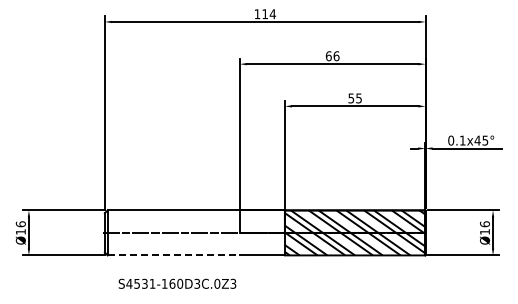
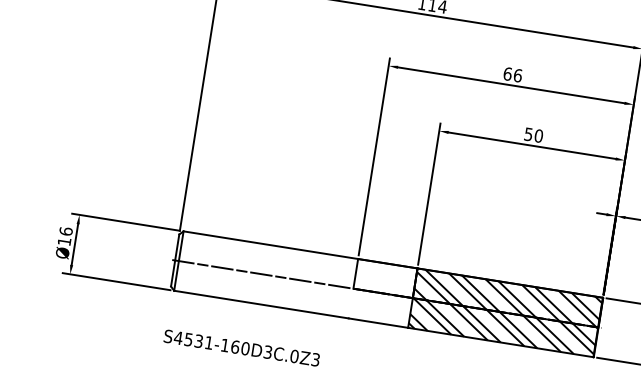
text: (359, 98) -> (539, 136), 55 -> 50
line: (174, 255) -> (262, 304), dashed -> solid
text: (177, 283) -> (242, 347), moved

